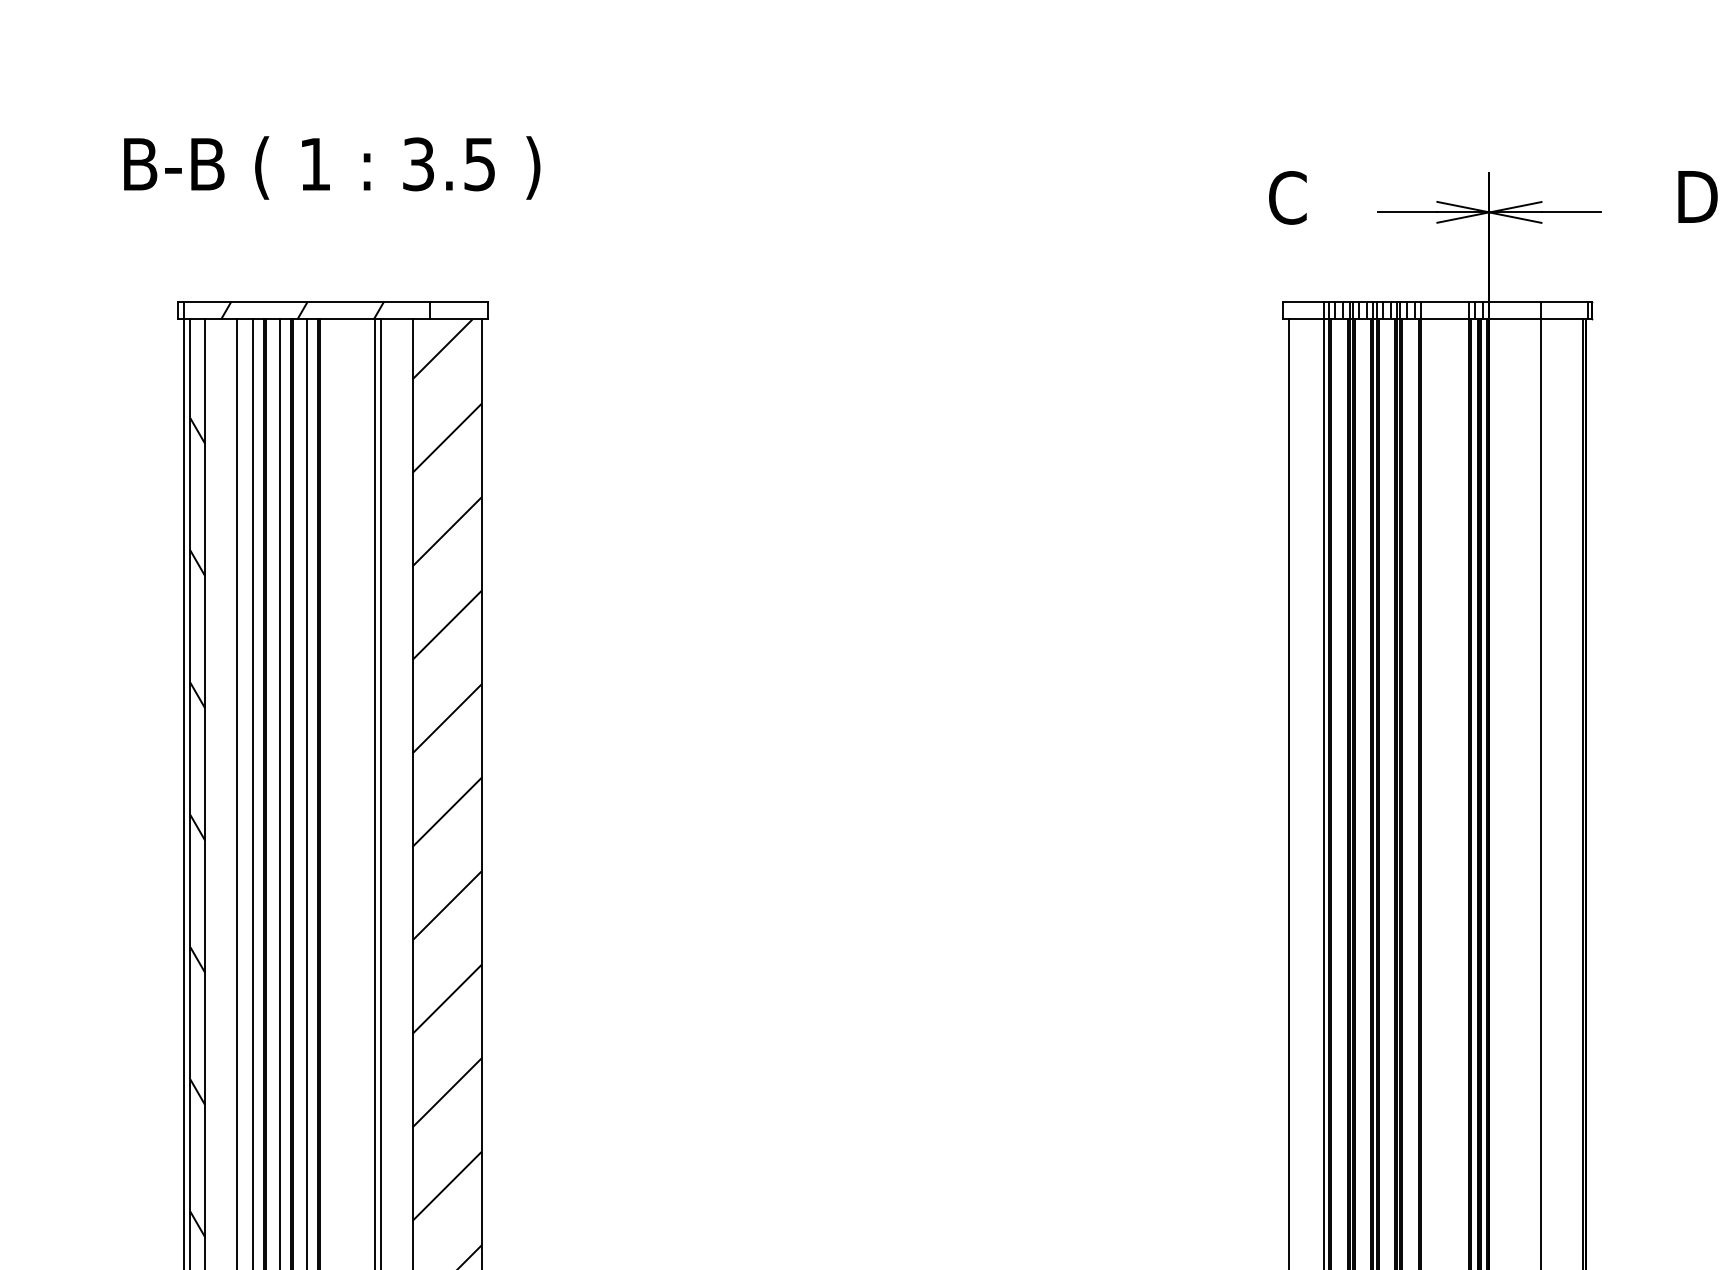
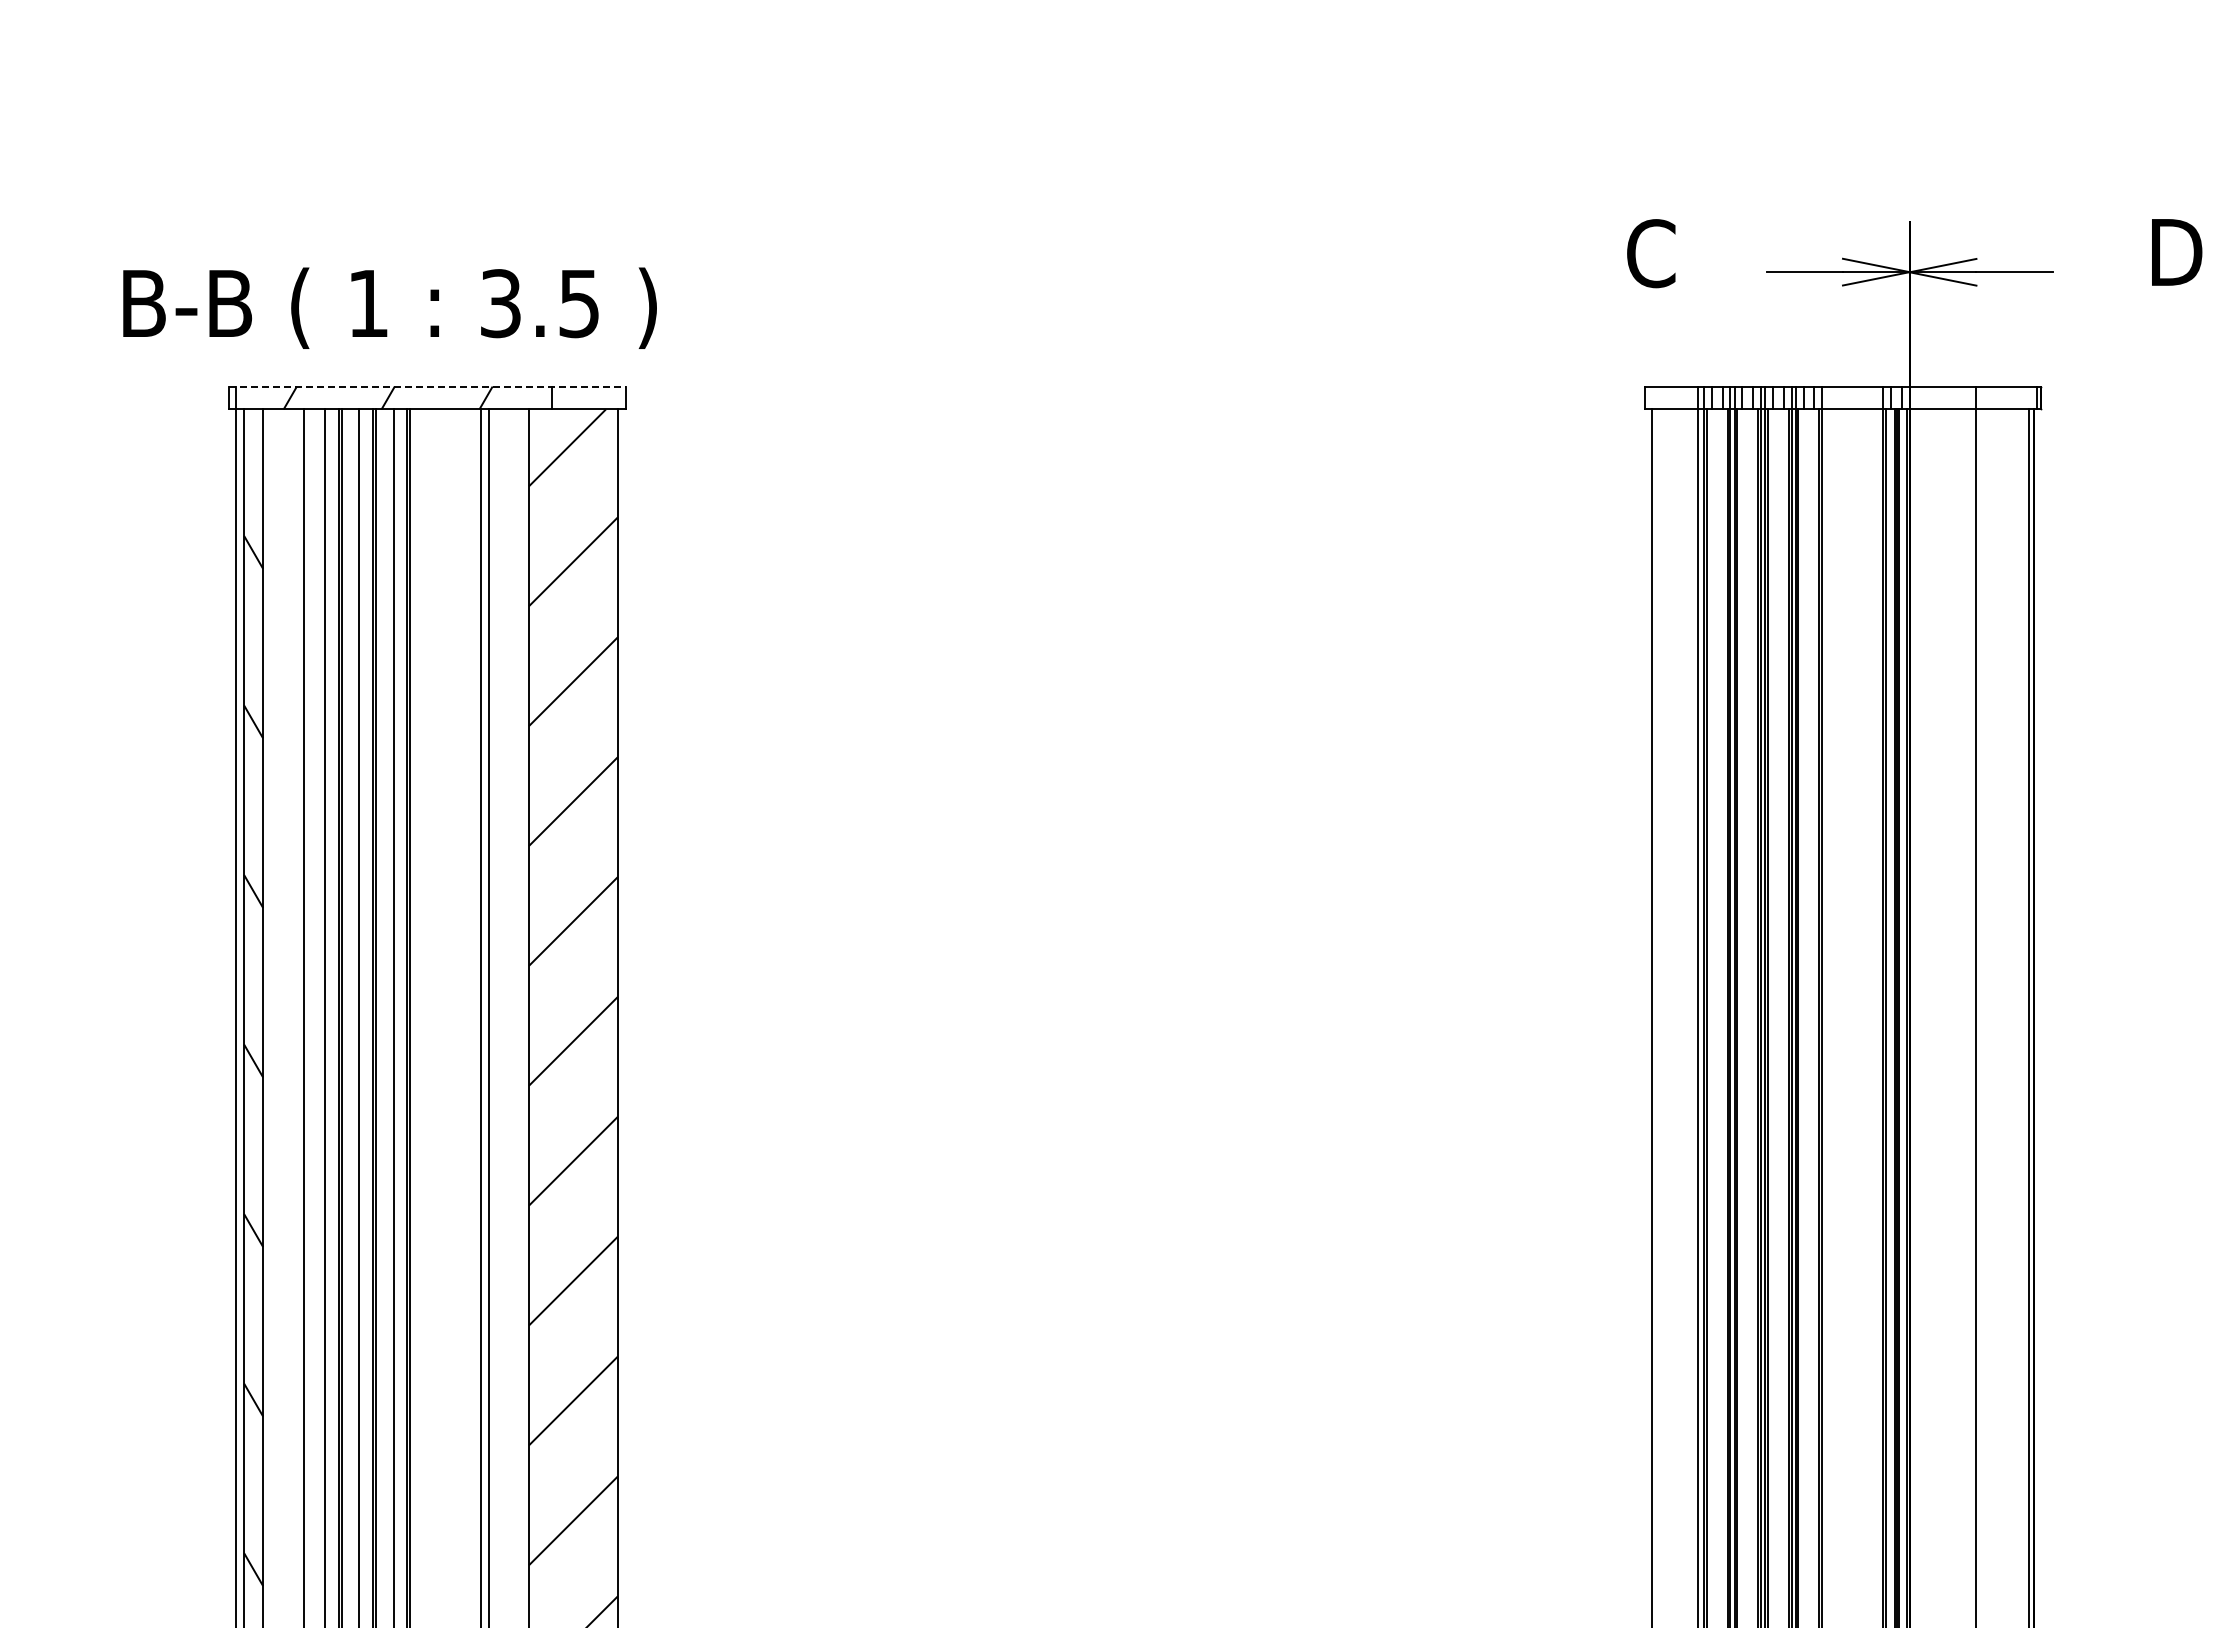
text: (331, 167) -> (389, 307), moved
line: (333, 301) -> (427, 386), solid -> dashed

